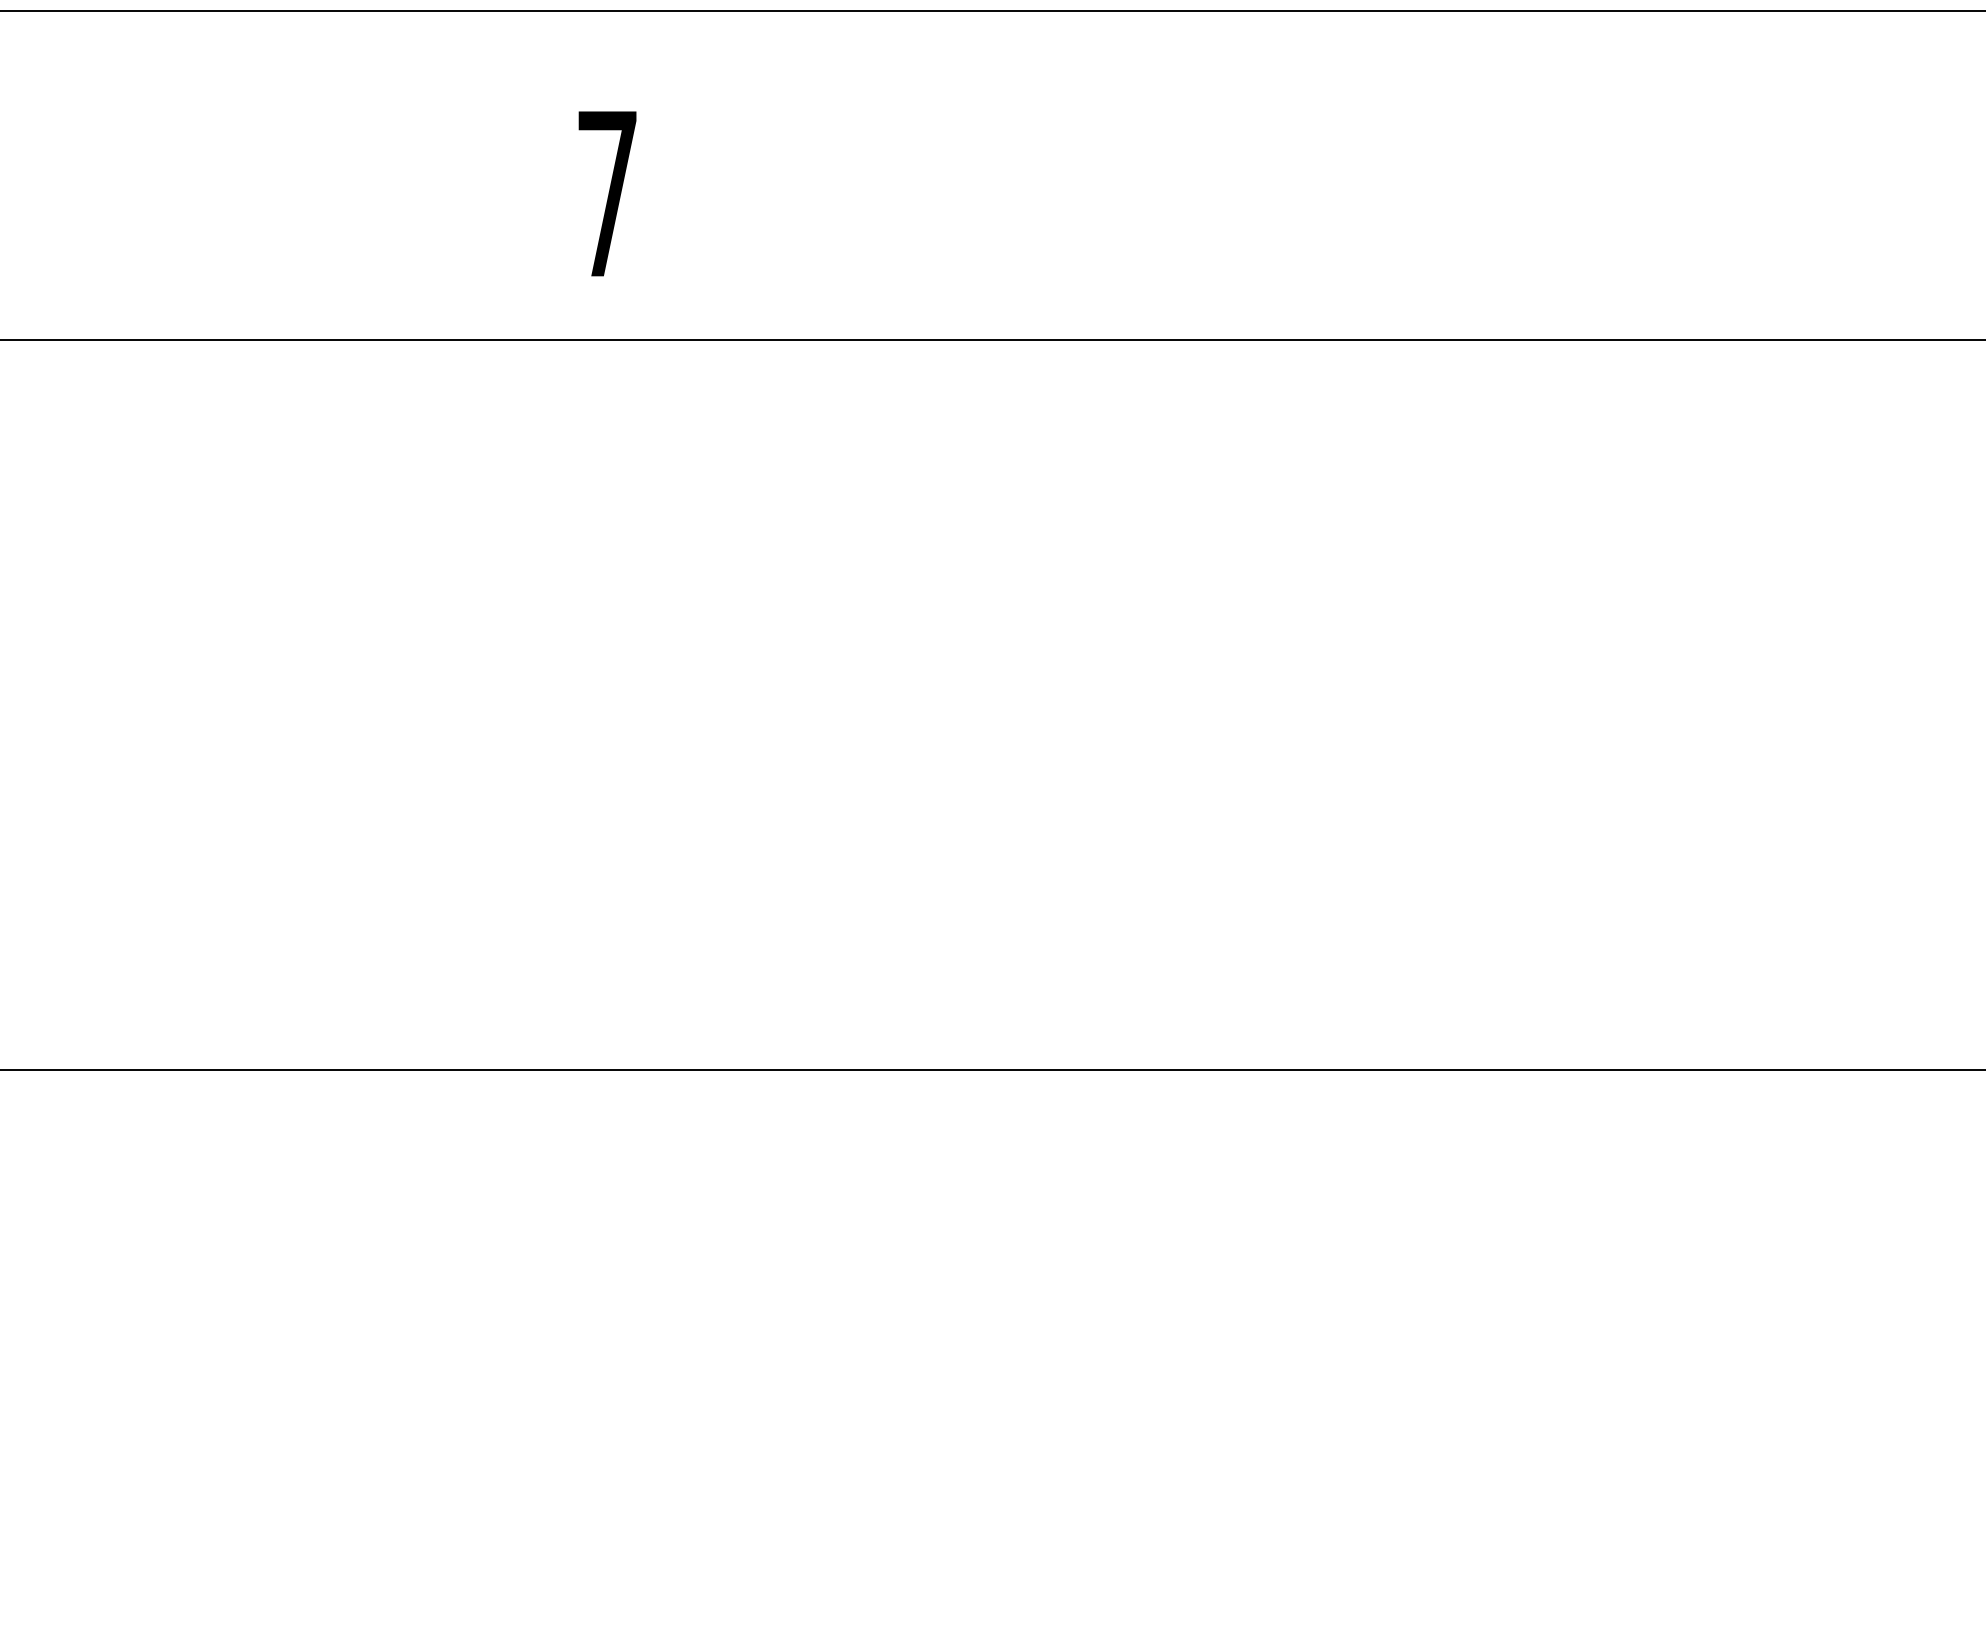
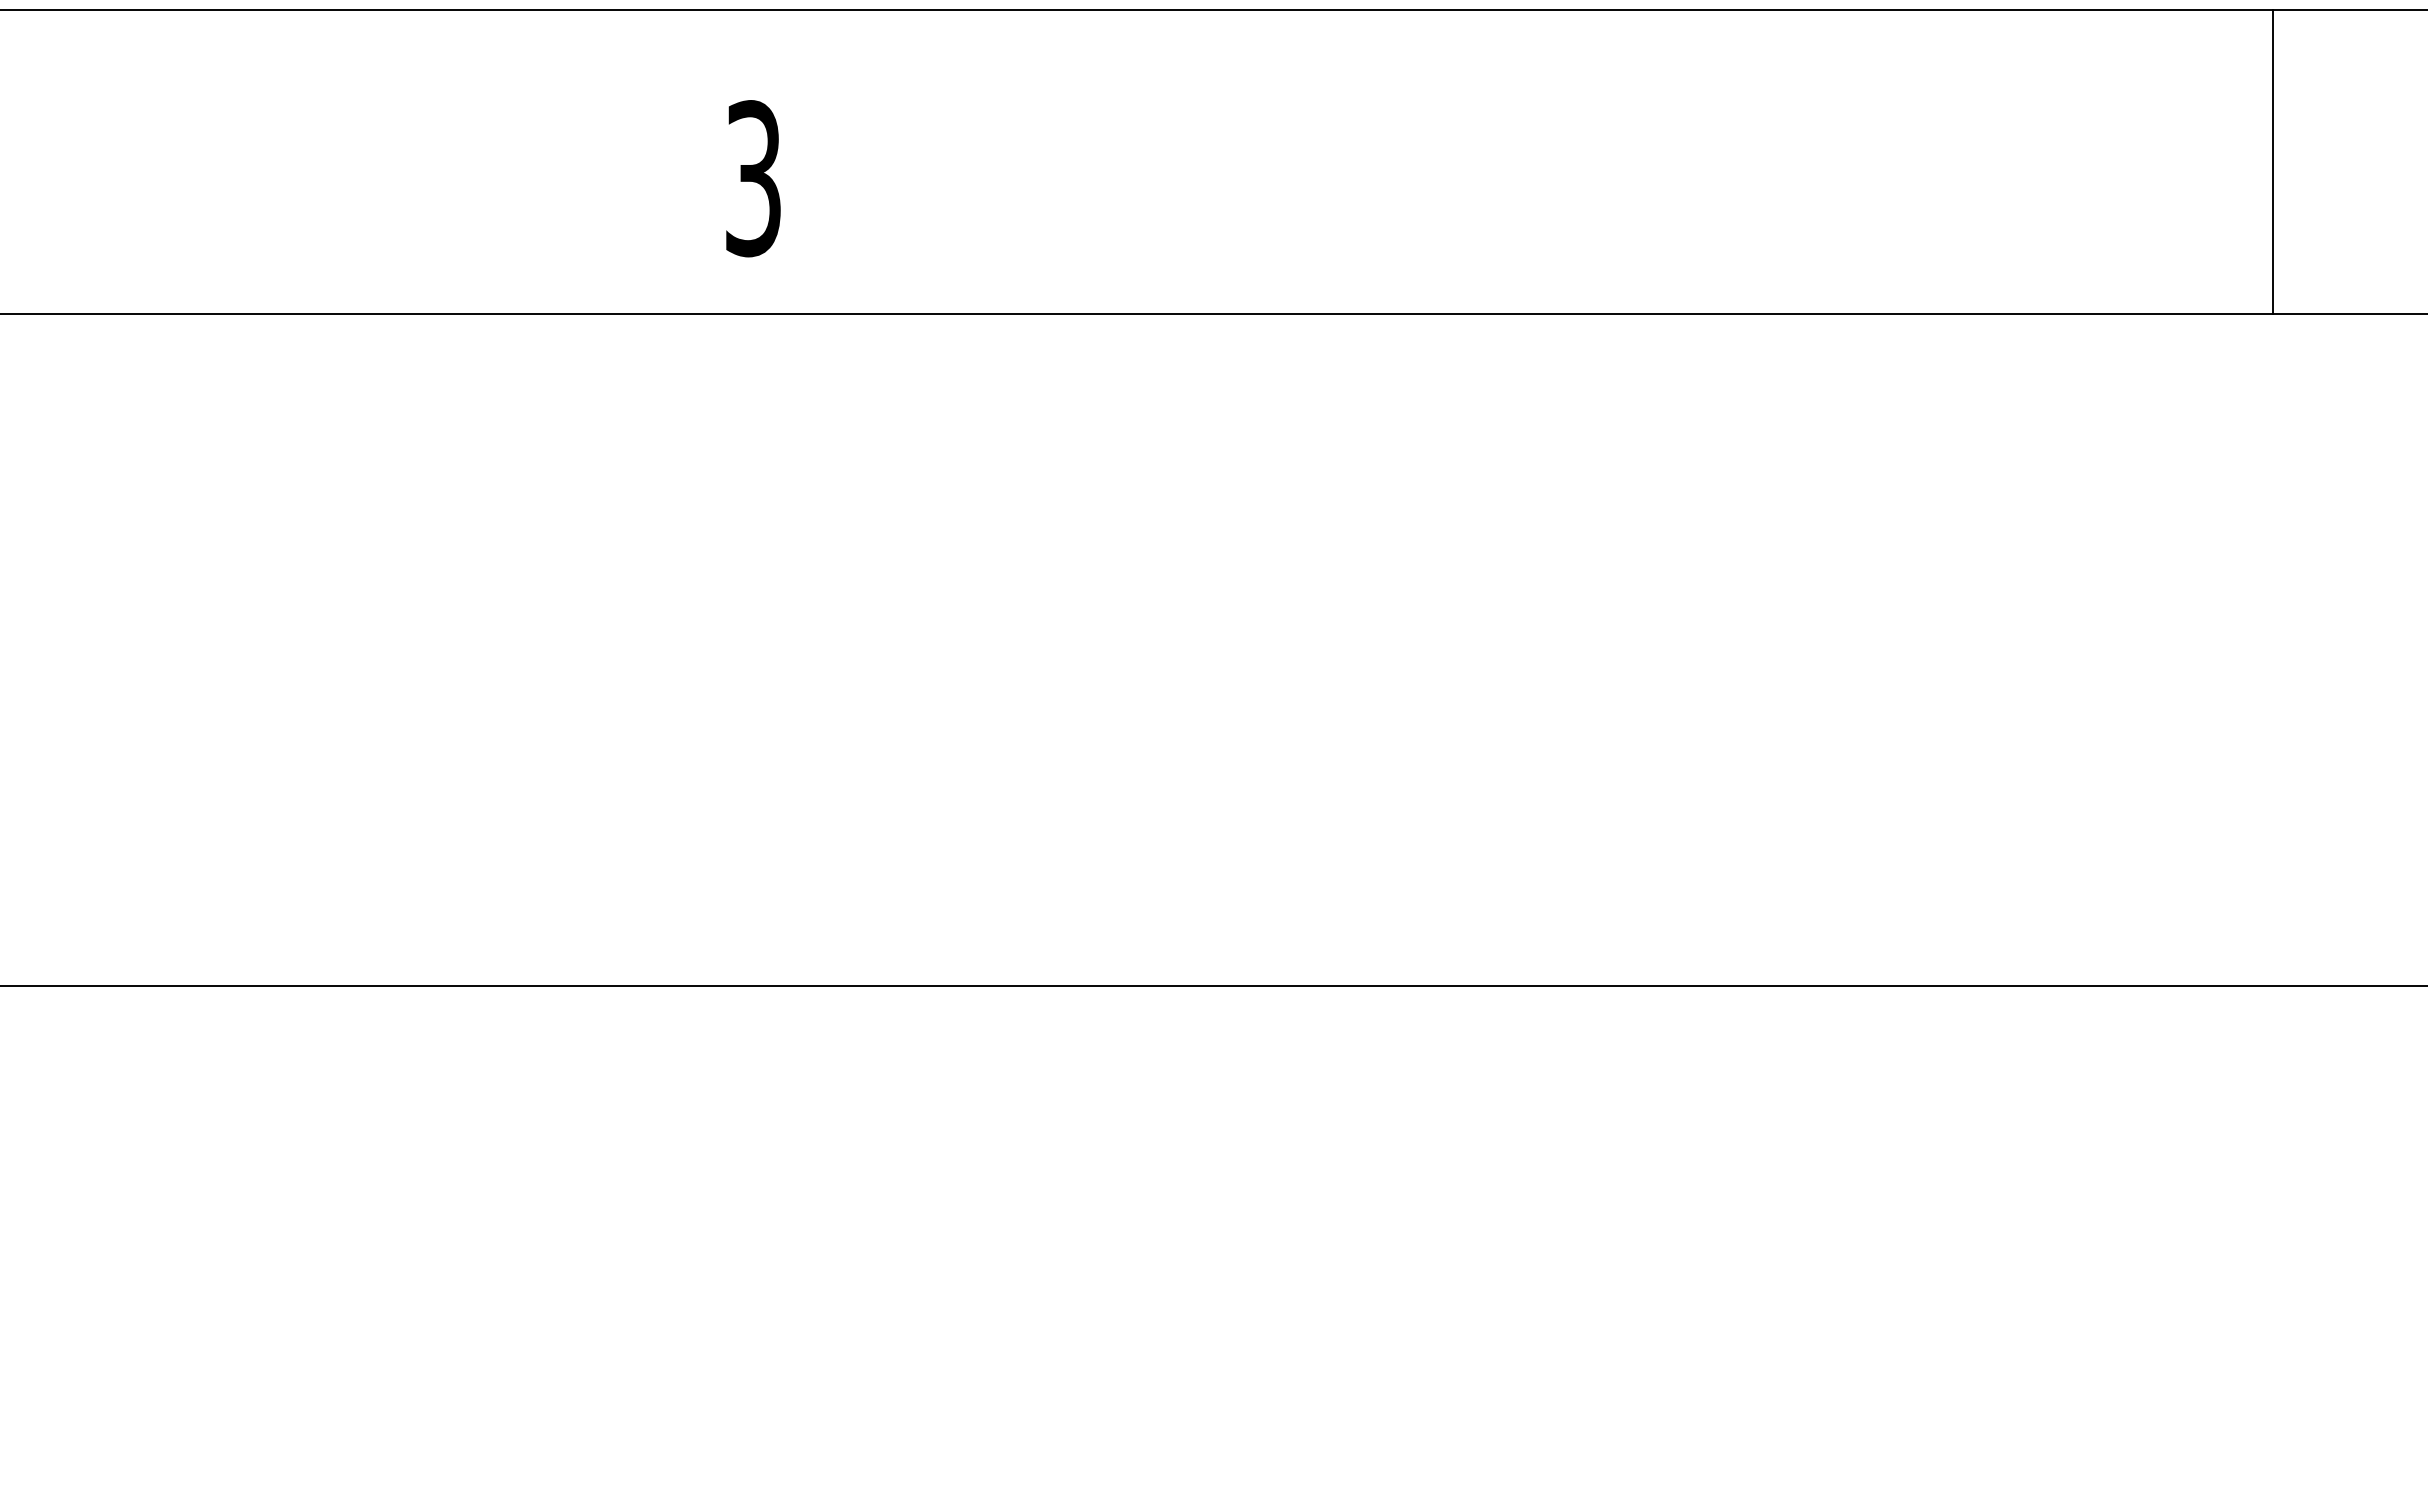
text: (607, 193) -> (753, 178), 7 -> 3

